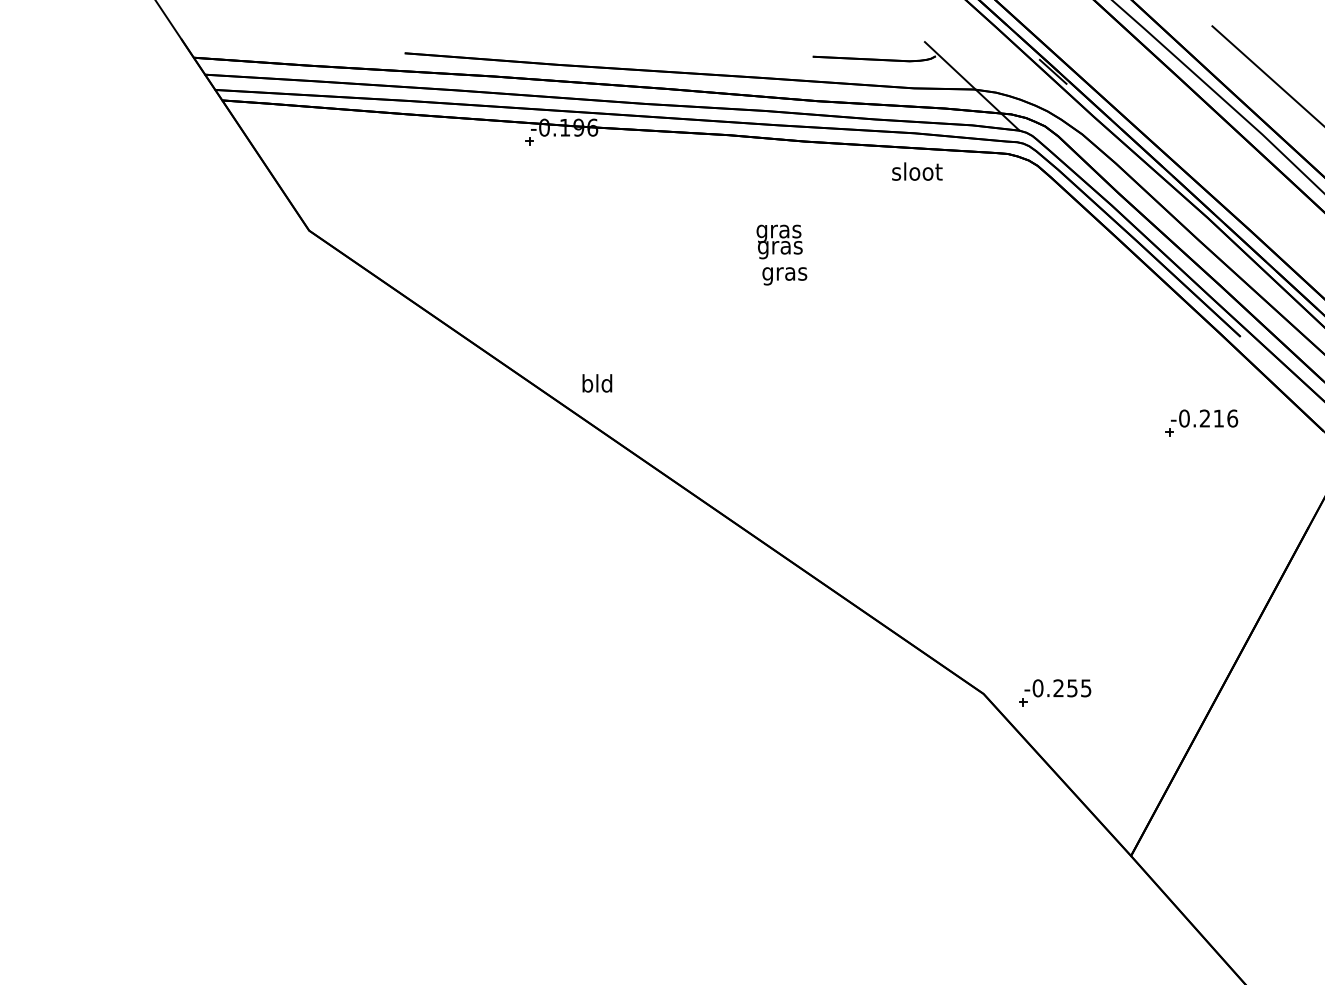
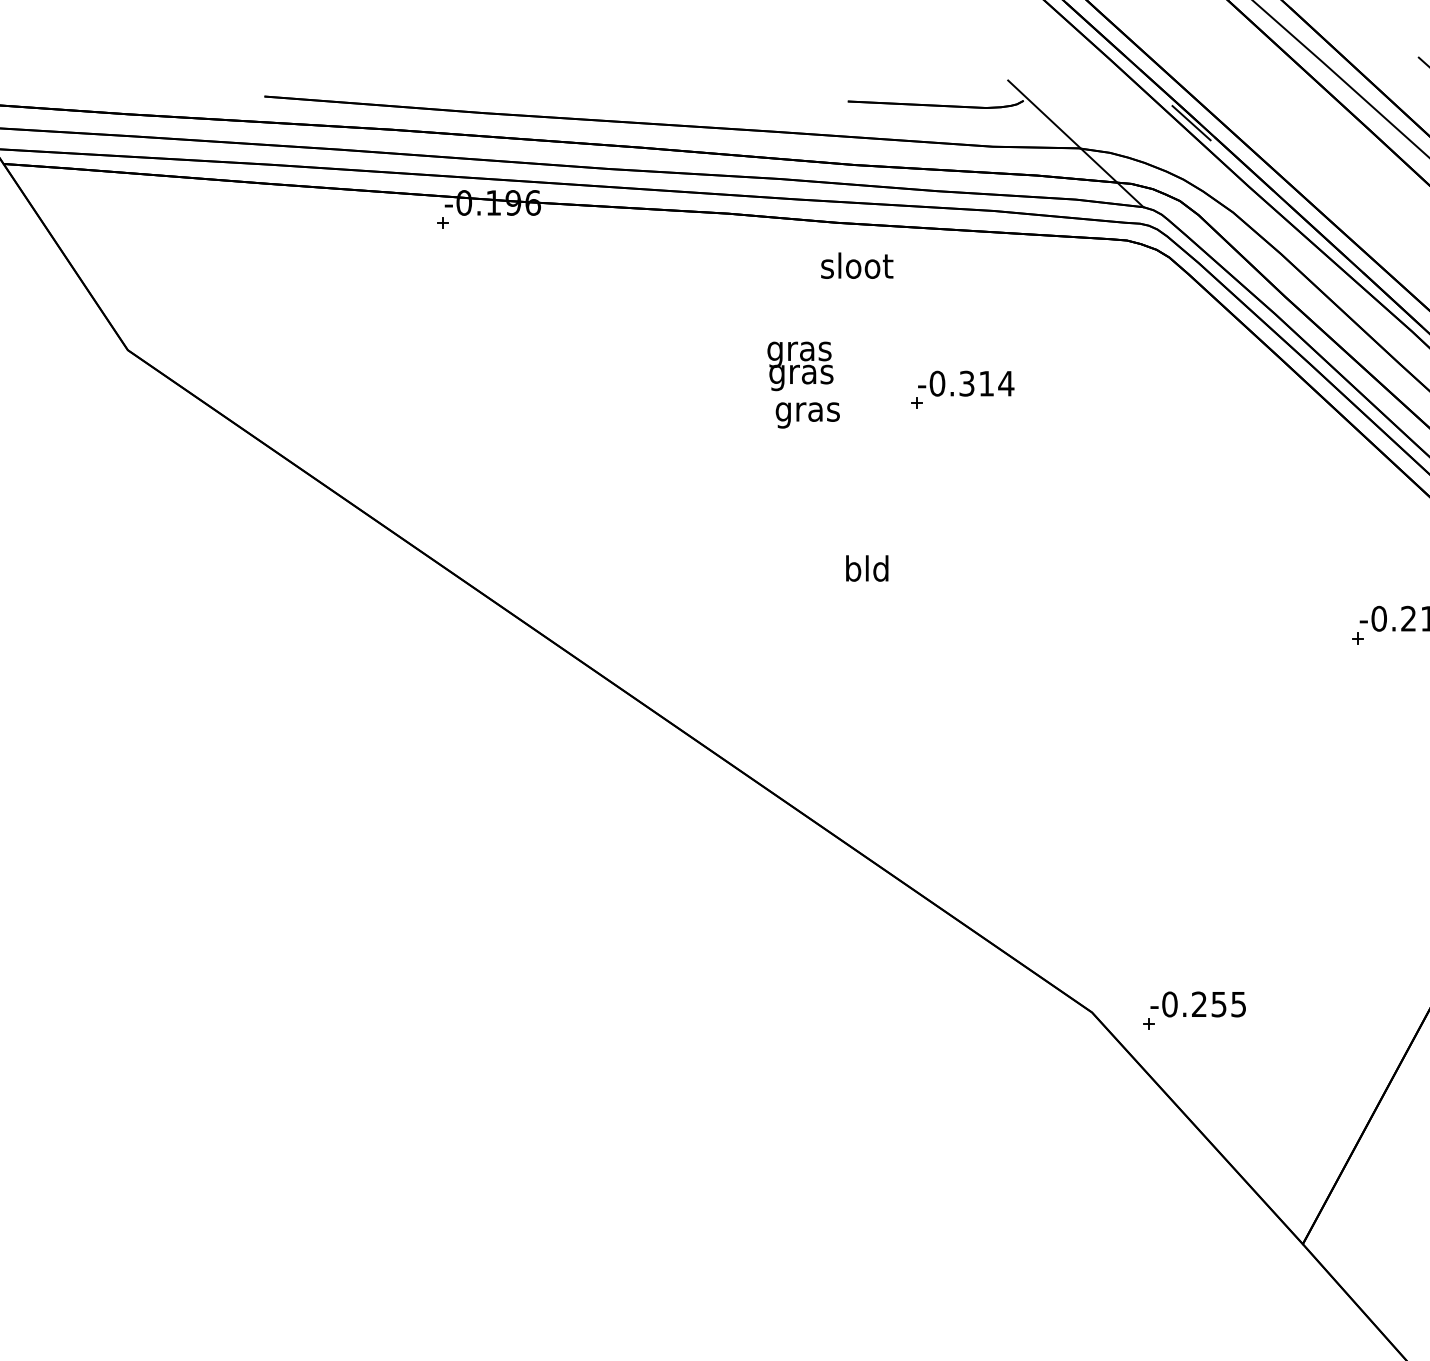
text: (917, 171) -> (857, 265), moved
part: (892, 258) -> (961, 389), added
text: (597, 383) -> (867, 568), moved

